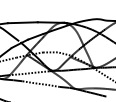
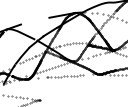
line: (22, 21) -> (34, 20), removed

